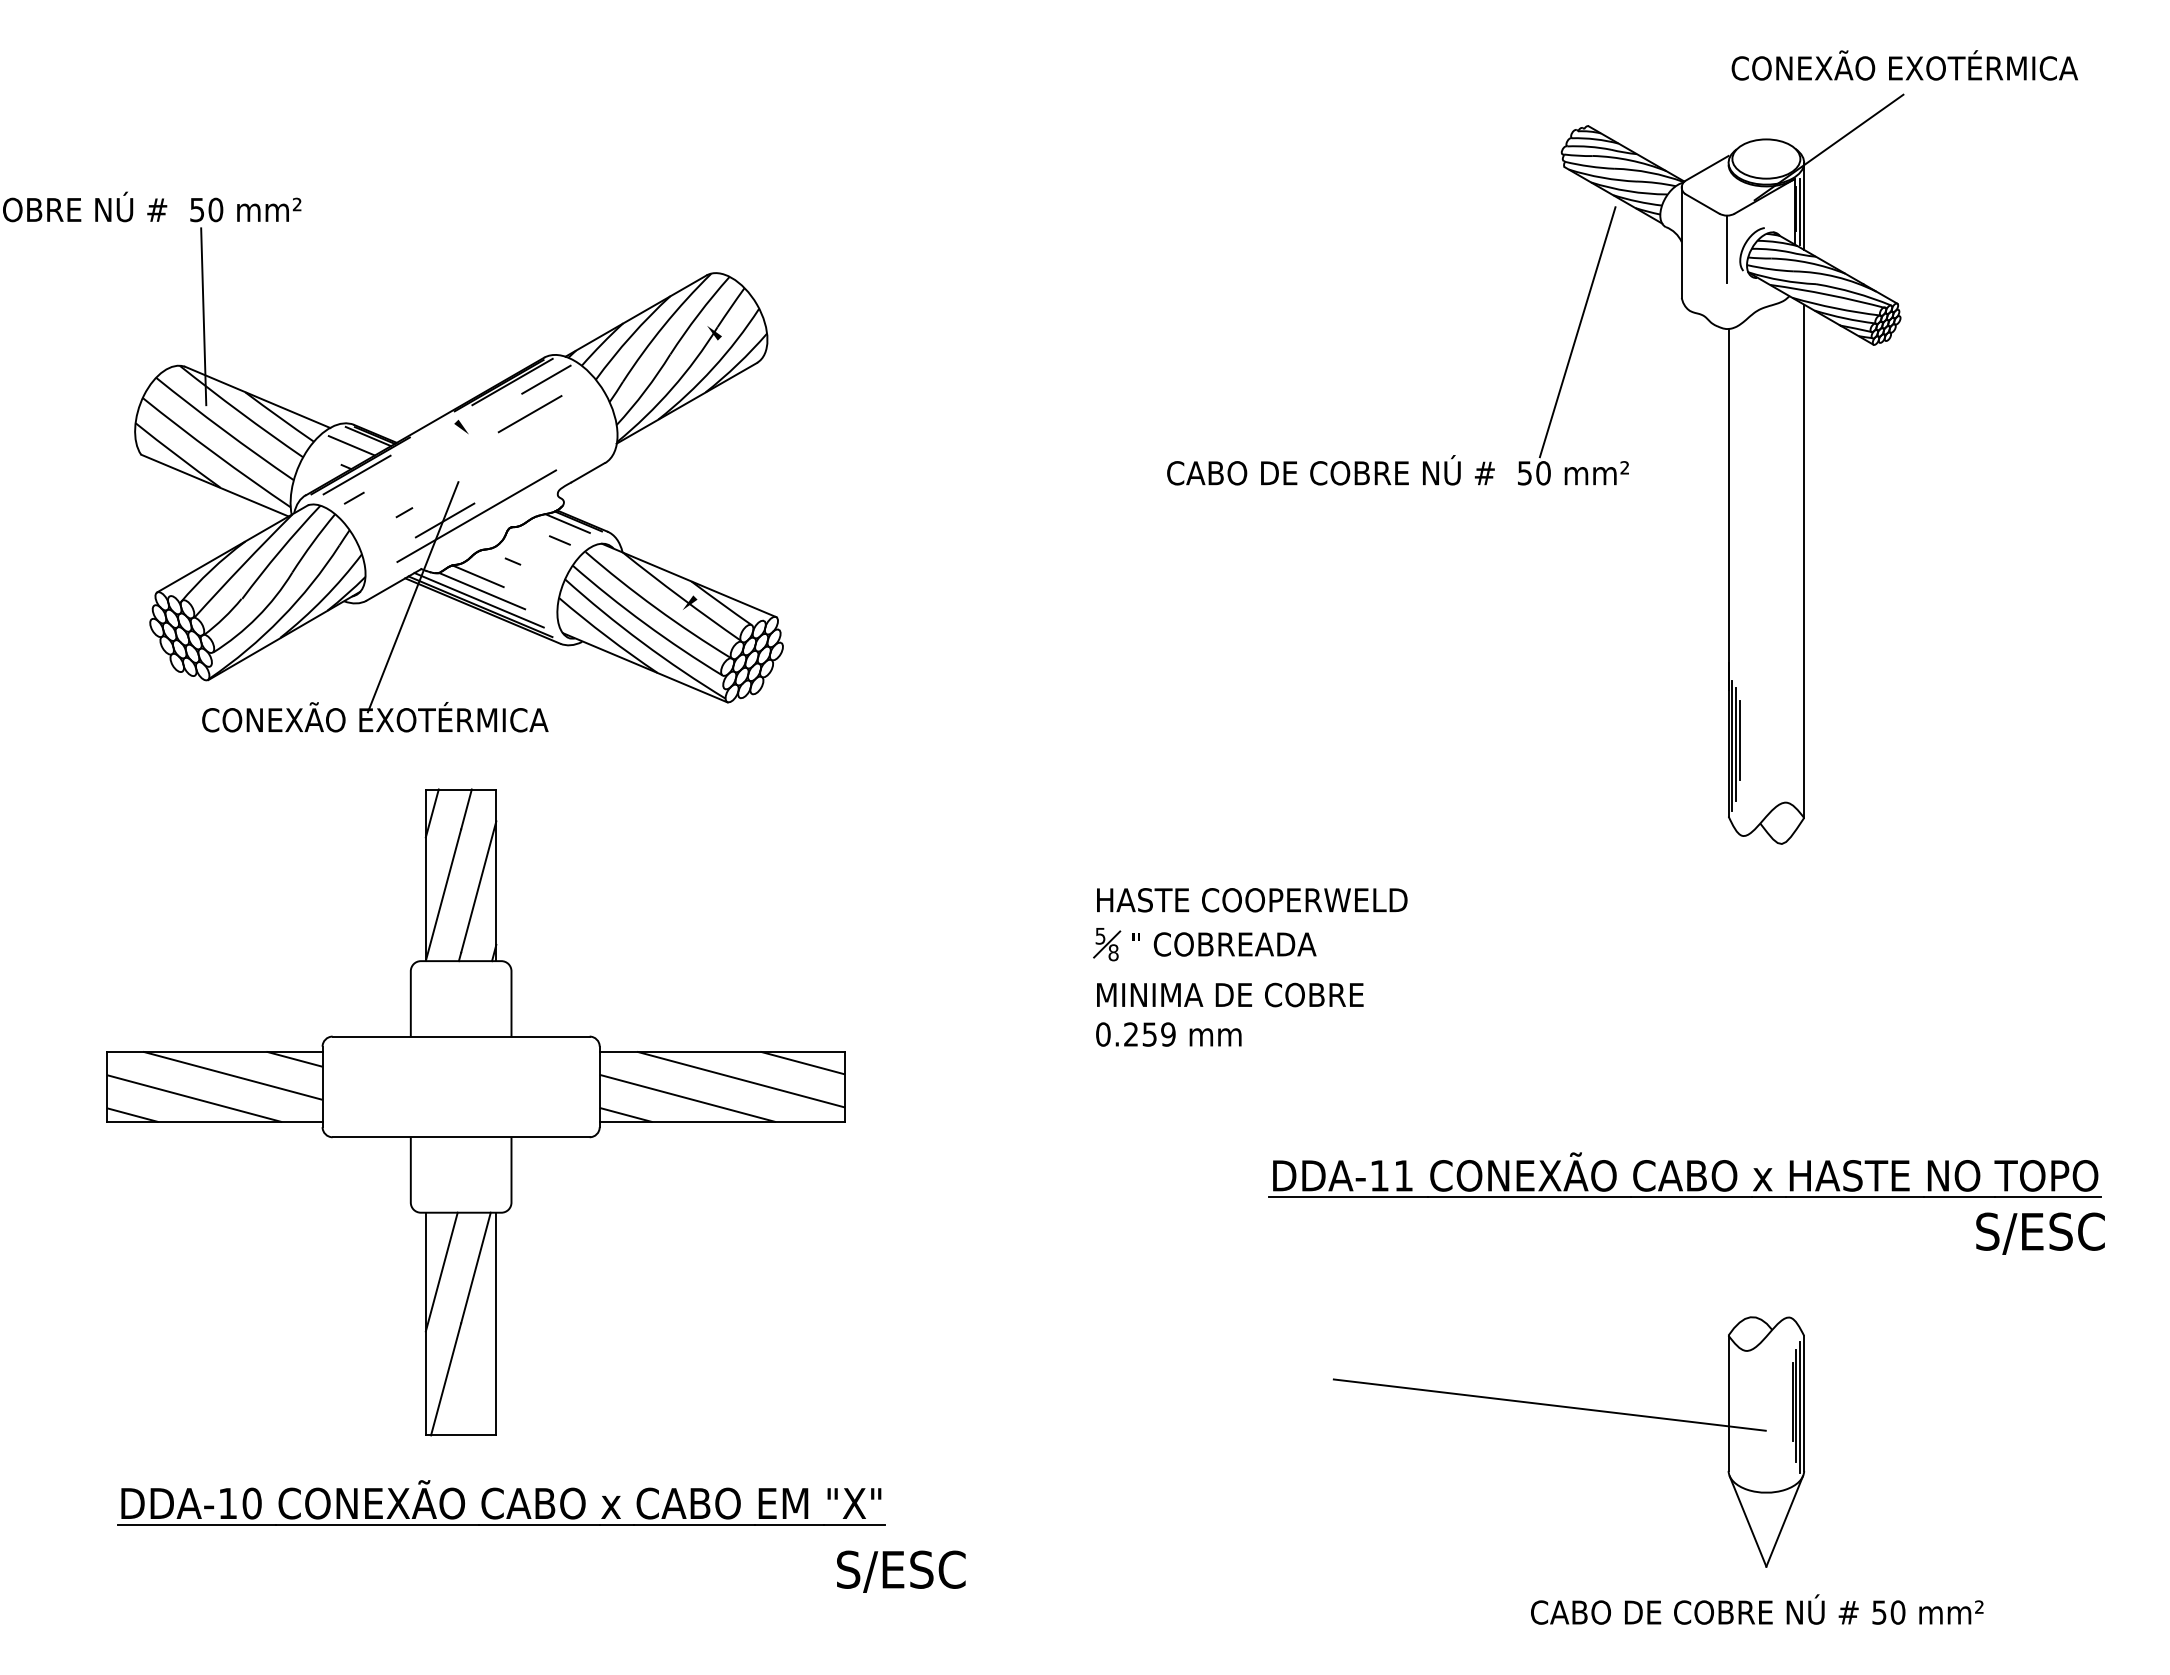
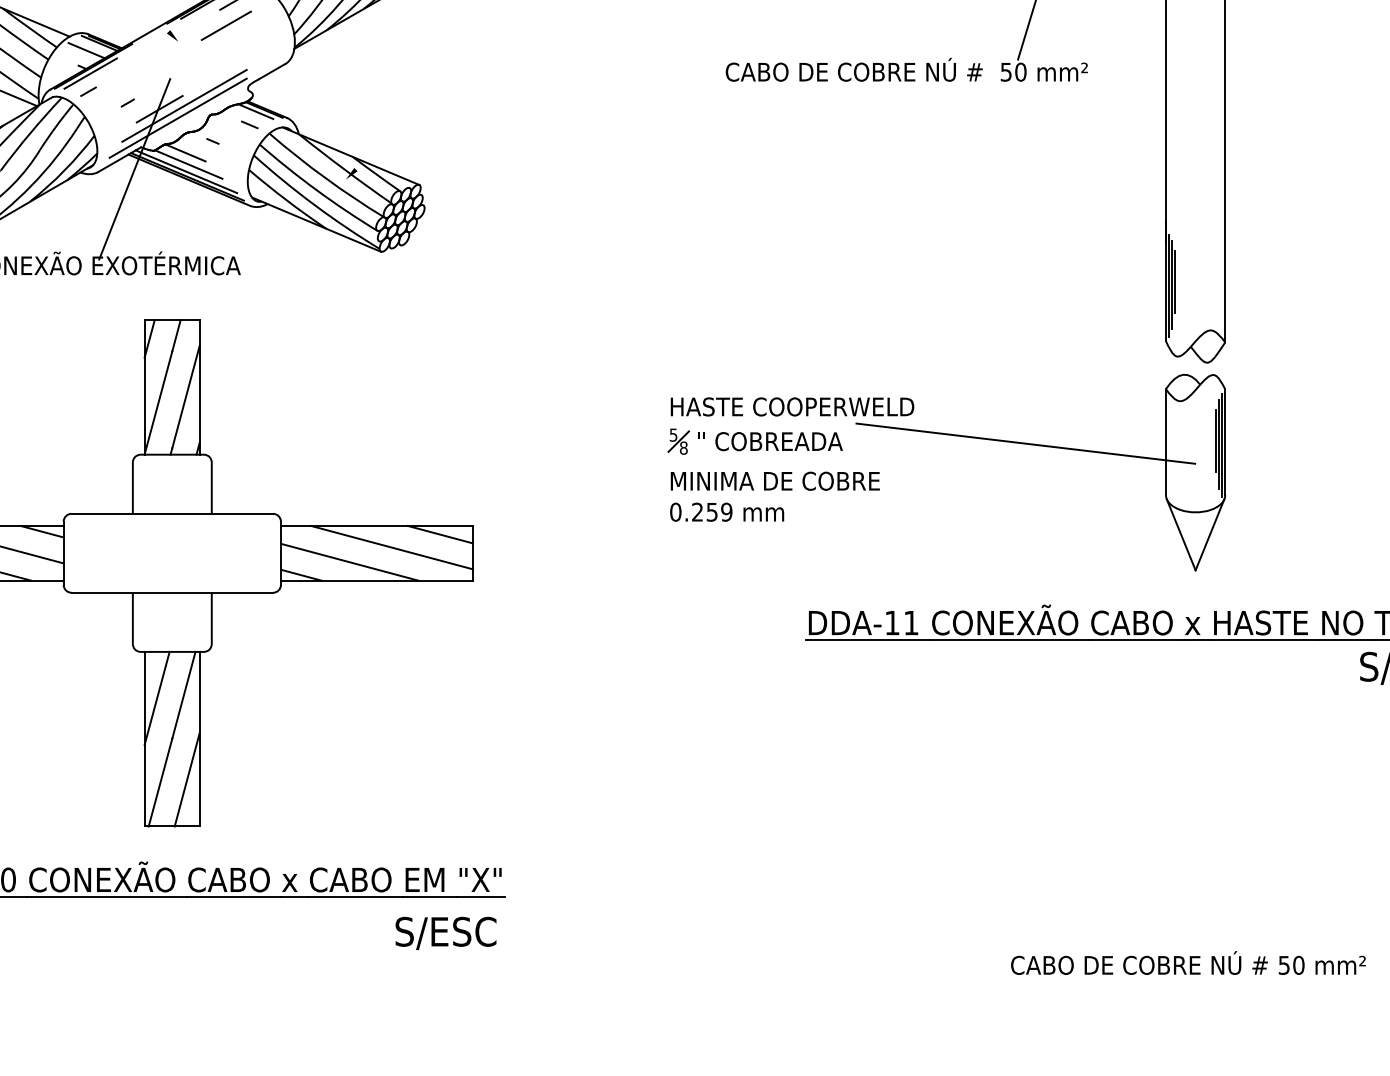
line: (468, 531) -> (178, 117), added
line: (480, 1375) -> (187, 779), added
part: (1575, 1409) -> (1045, 447), moved
text: (901, 1571) -> (446, 933), moved

